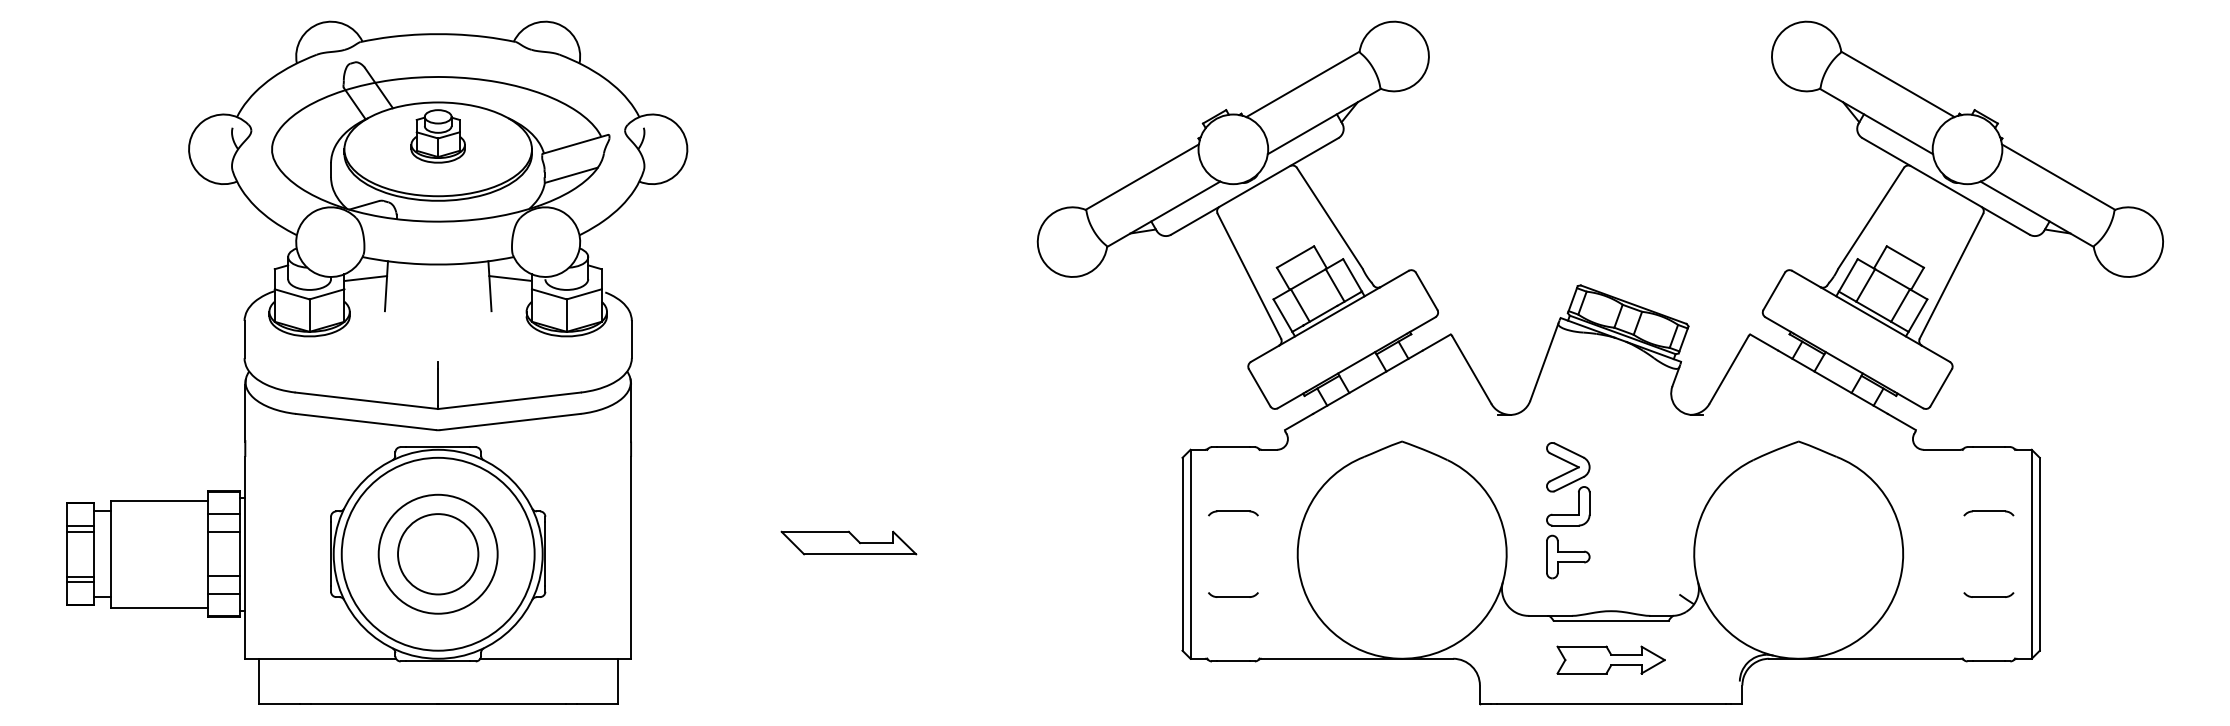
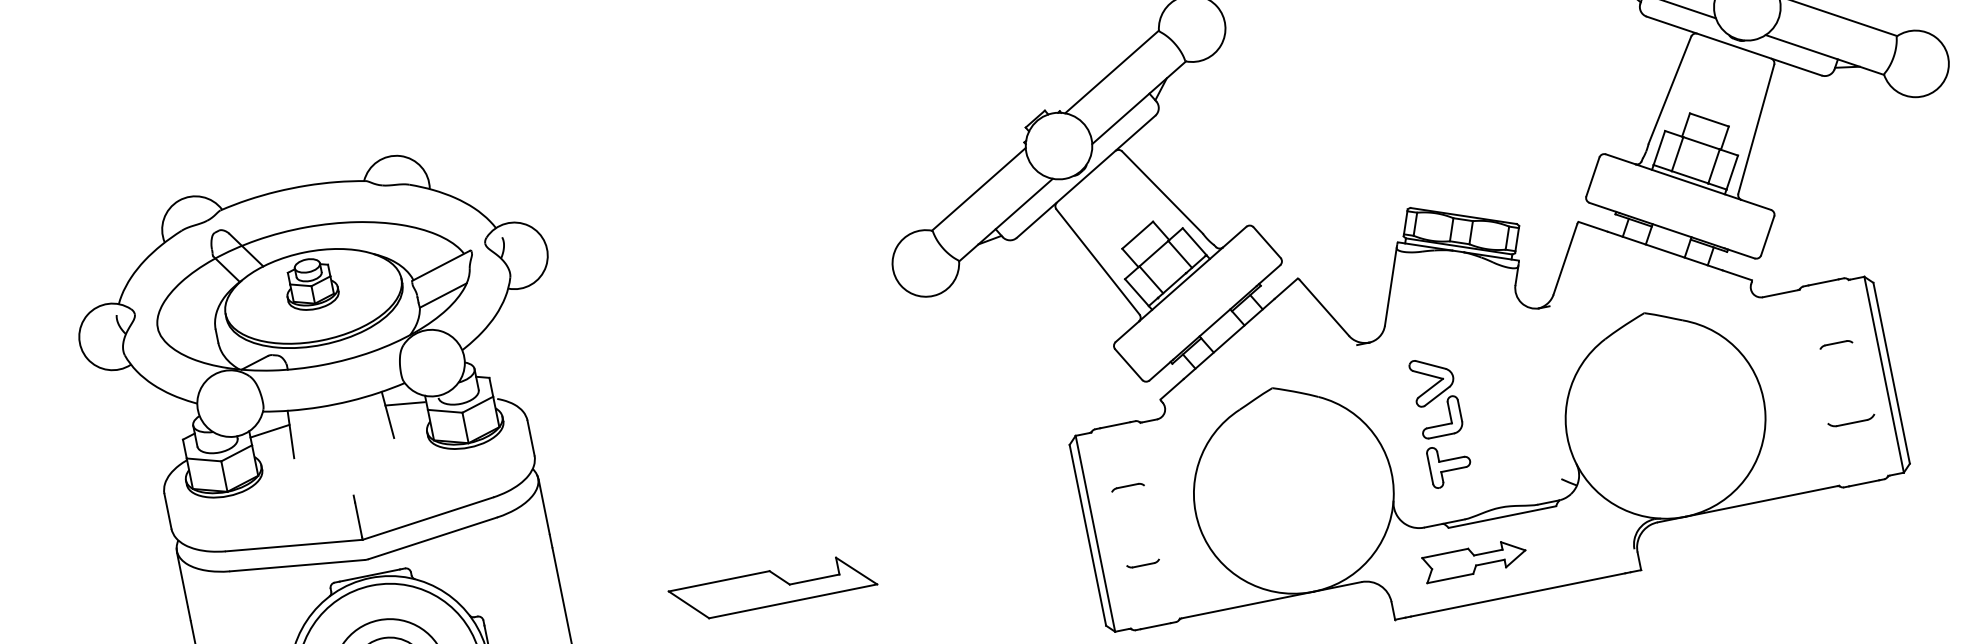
part: (1233, 513) -> (1127, 487), size x0.7
part: (1988, 513) -> (1835, 344), size x0.7
part: (848, 542) -> (772, 587), size x1.6
part: (1233, 594) -> (1143, 563), size x0.7
part: (1610, 659) -> (1474, 560), moved

